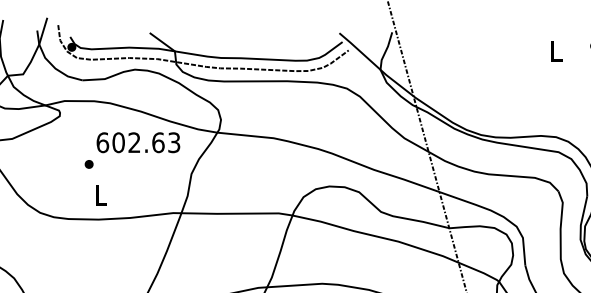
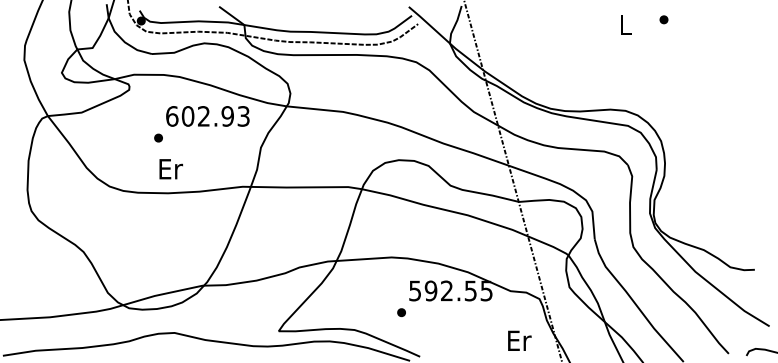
text: (158, 142) -> (227, 116), 602.63 -> 602.93
text: (102, 195) -> (171, 169), L -> Er

